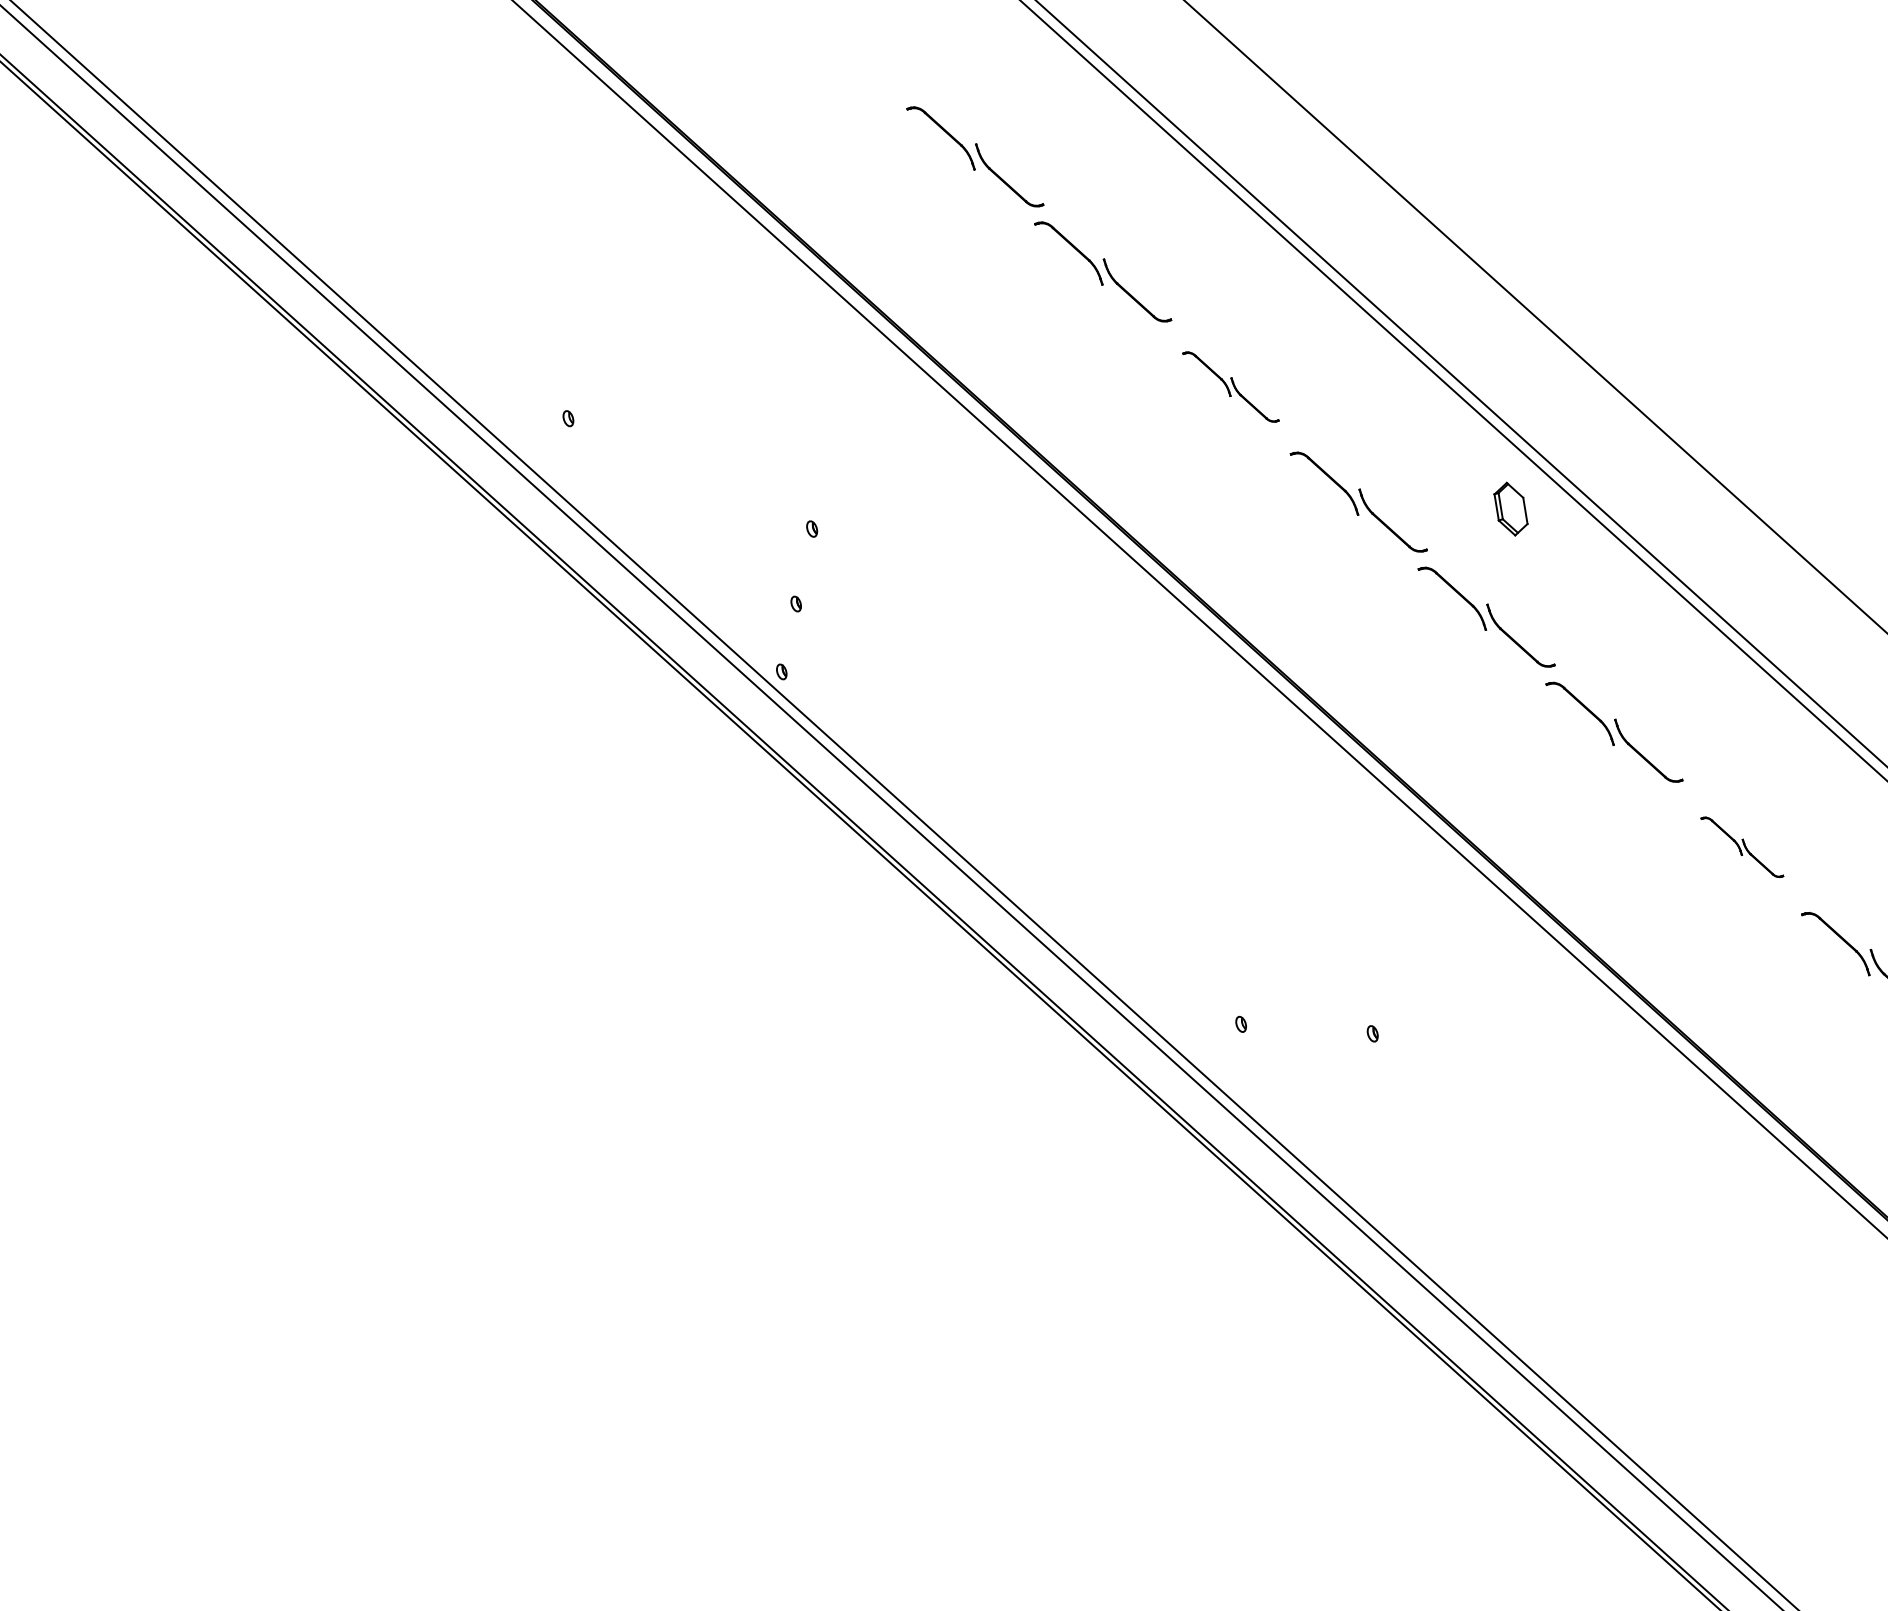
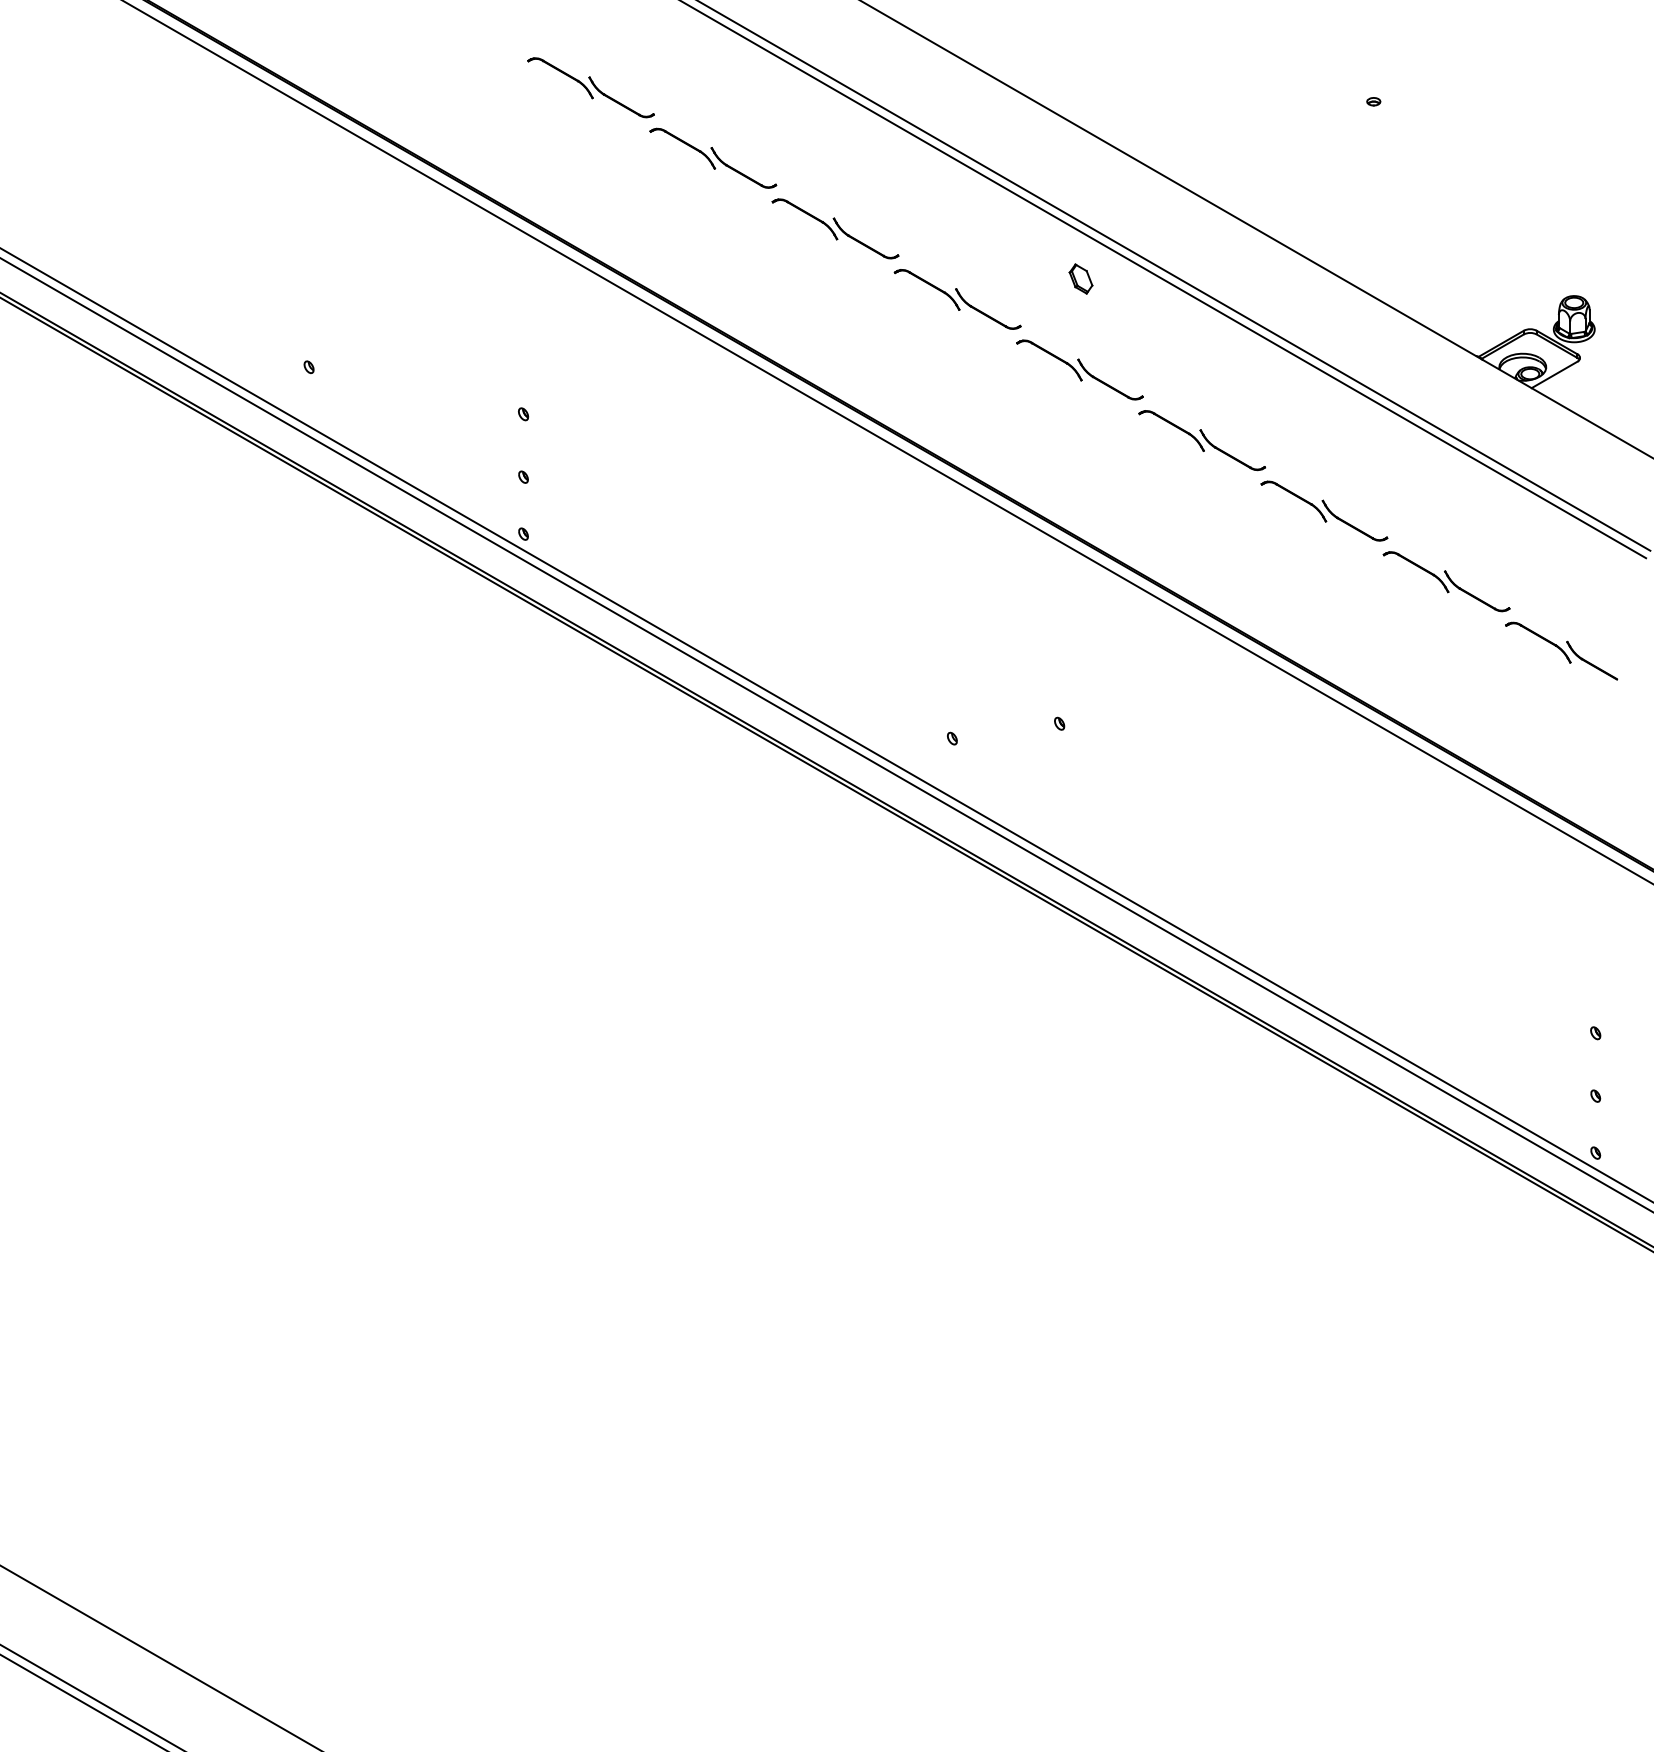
part: (1231, 386) -> (835, 228), size x1.43
part: (1510, 508) -> (1080, 278), size x0.71
part: (1742, 846) -> (1324, 510), size x1.67

